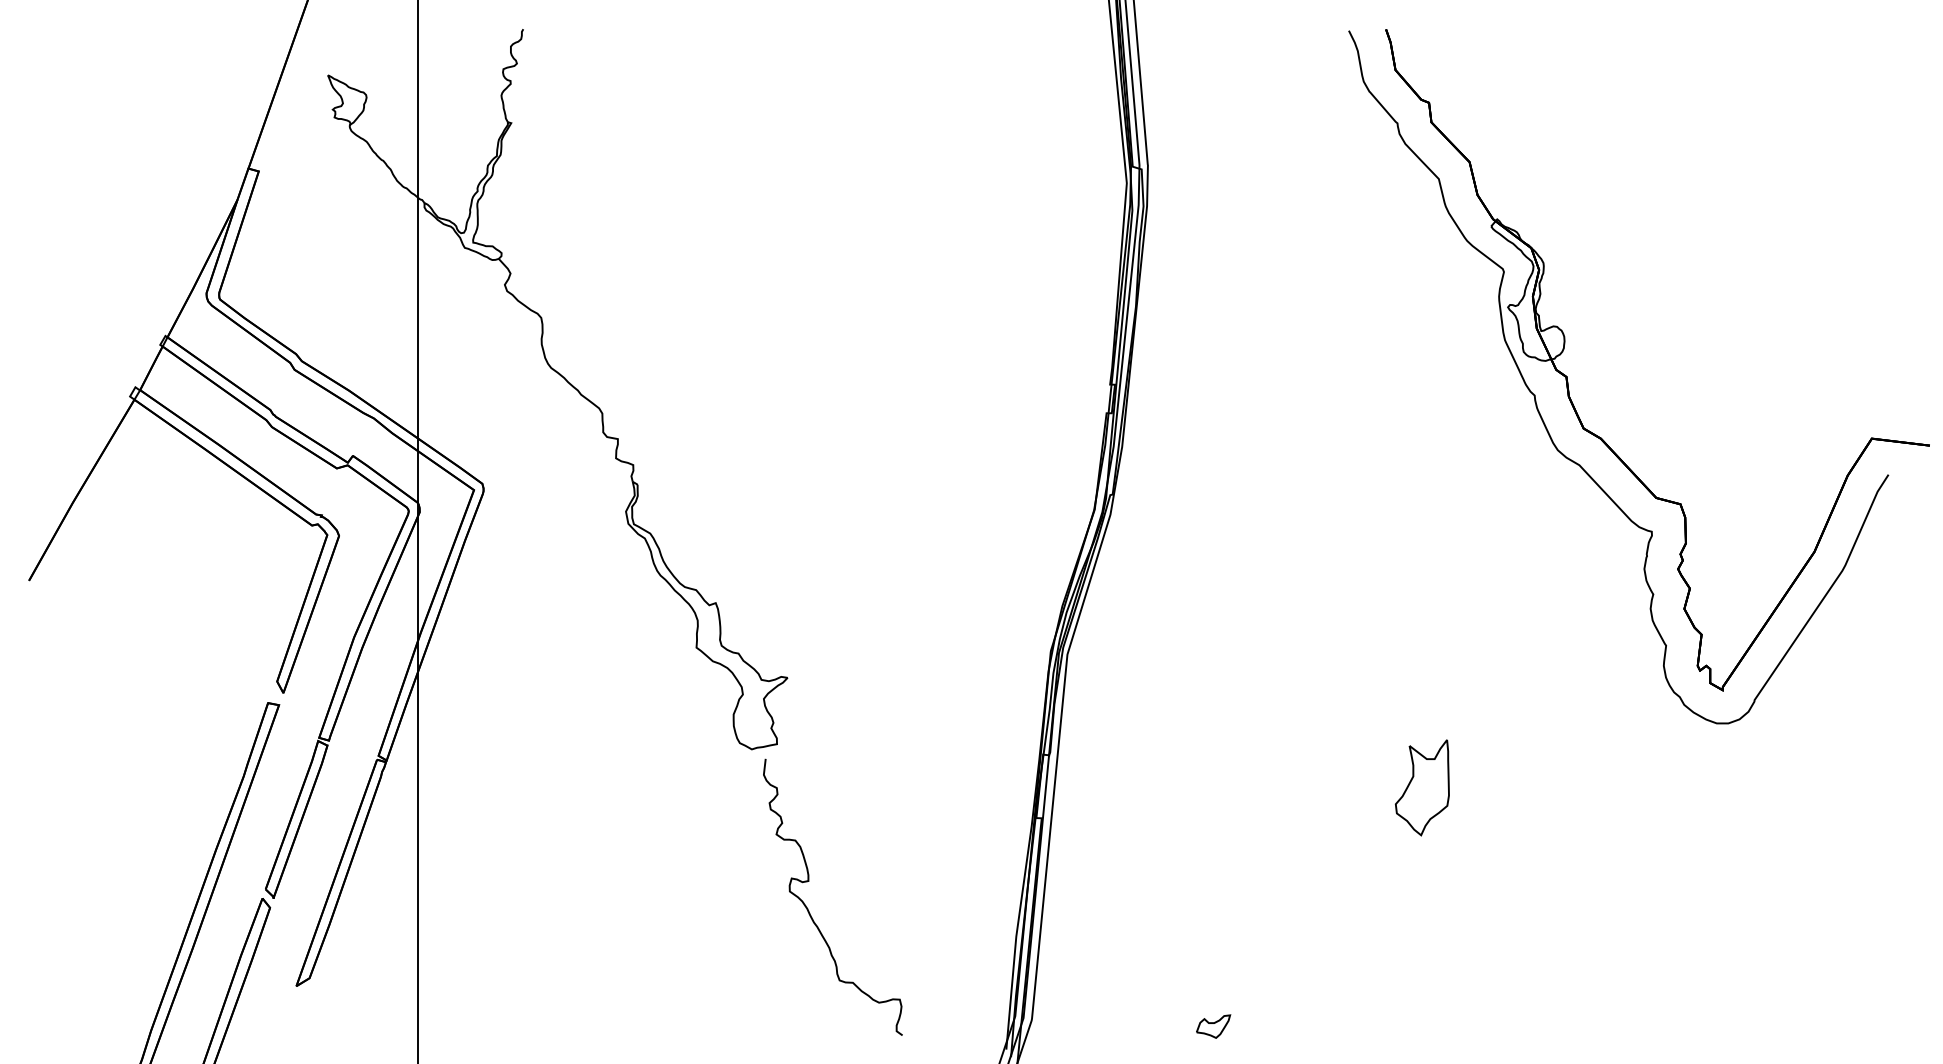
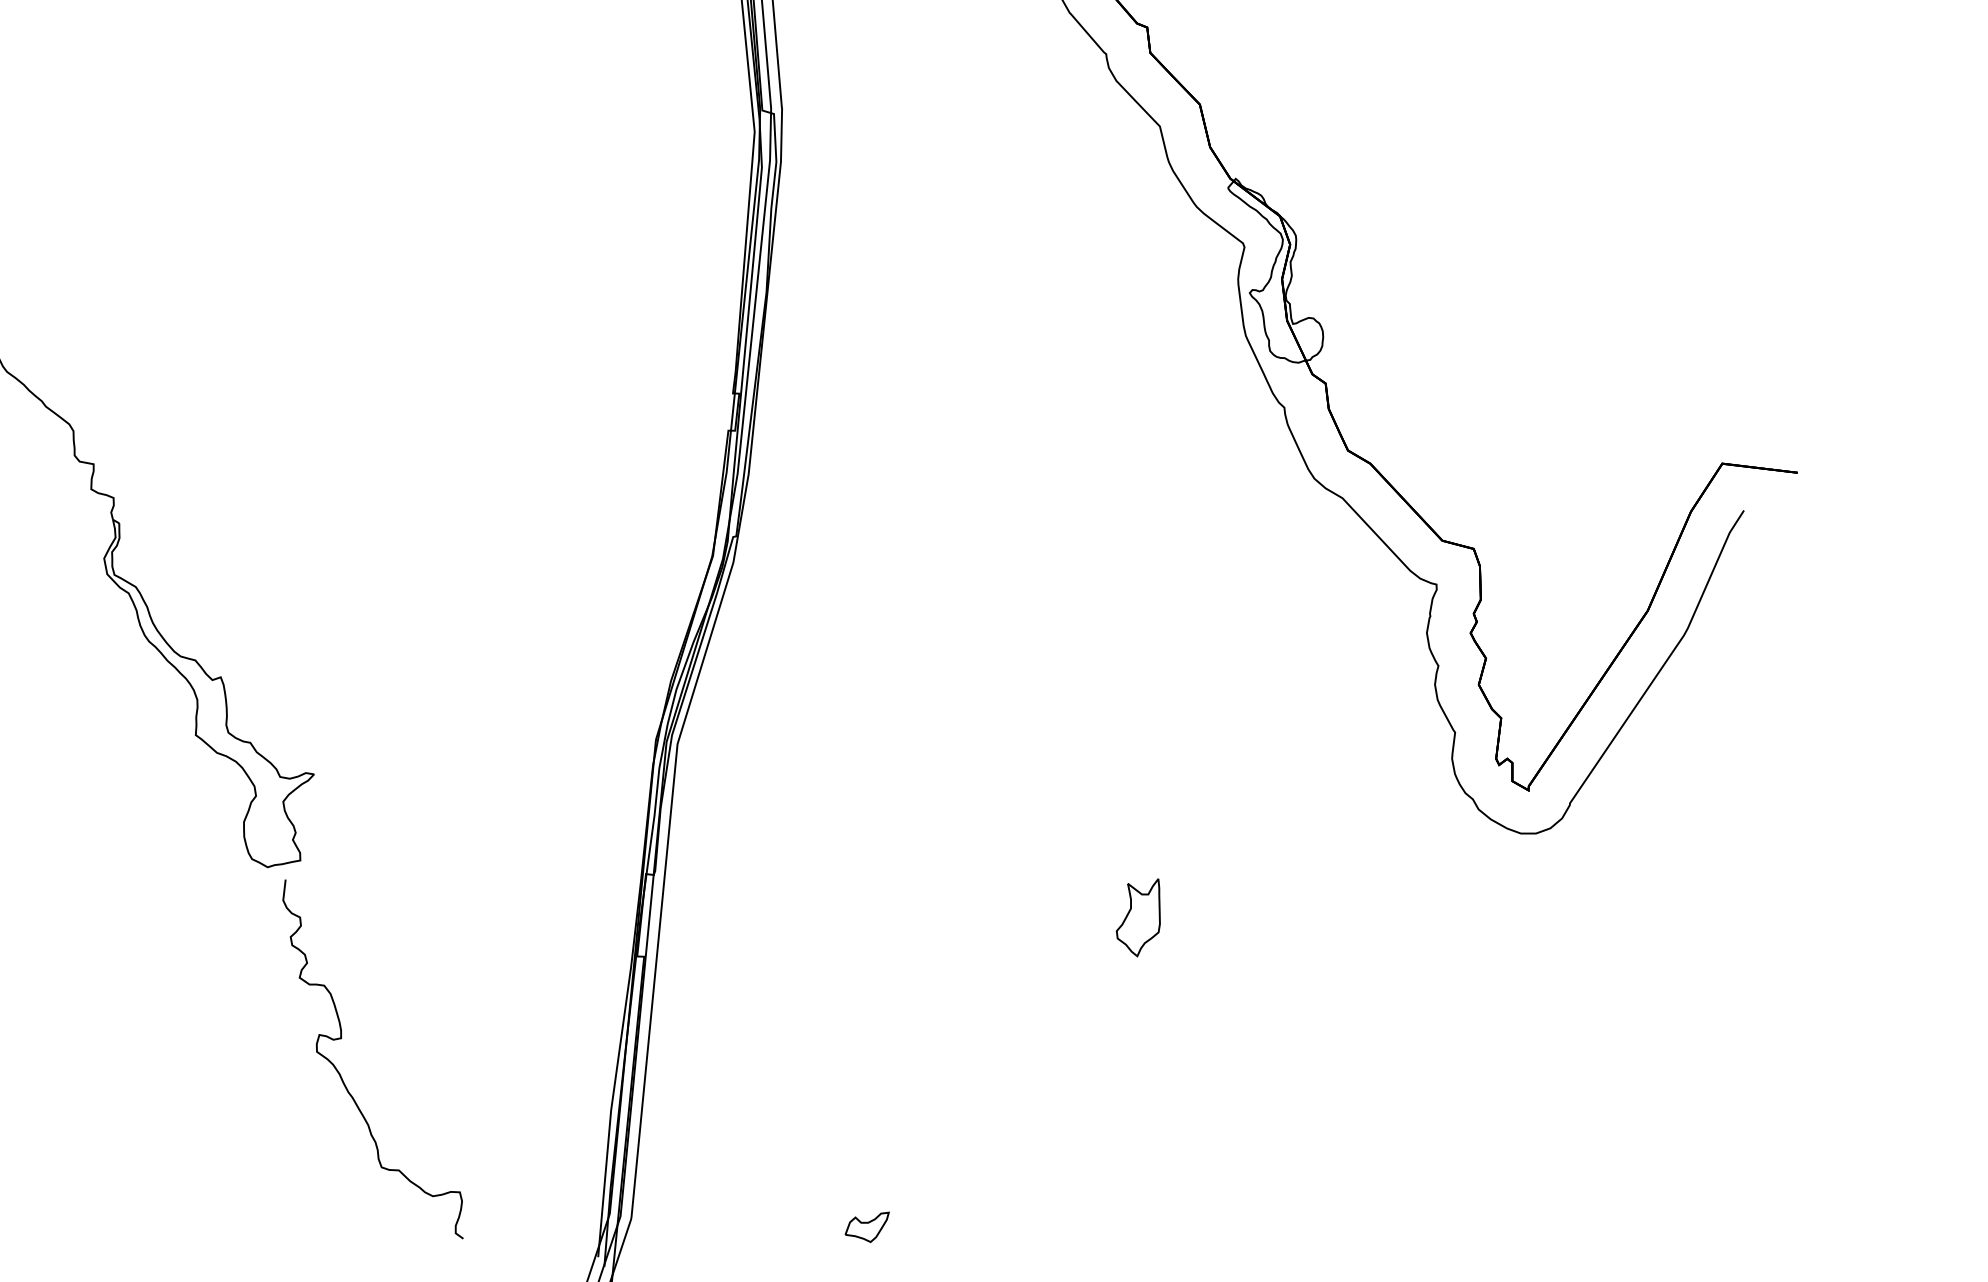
part: (1421, 788) -> (1137, 918), size x0.62

